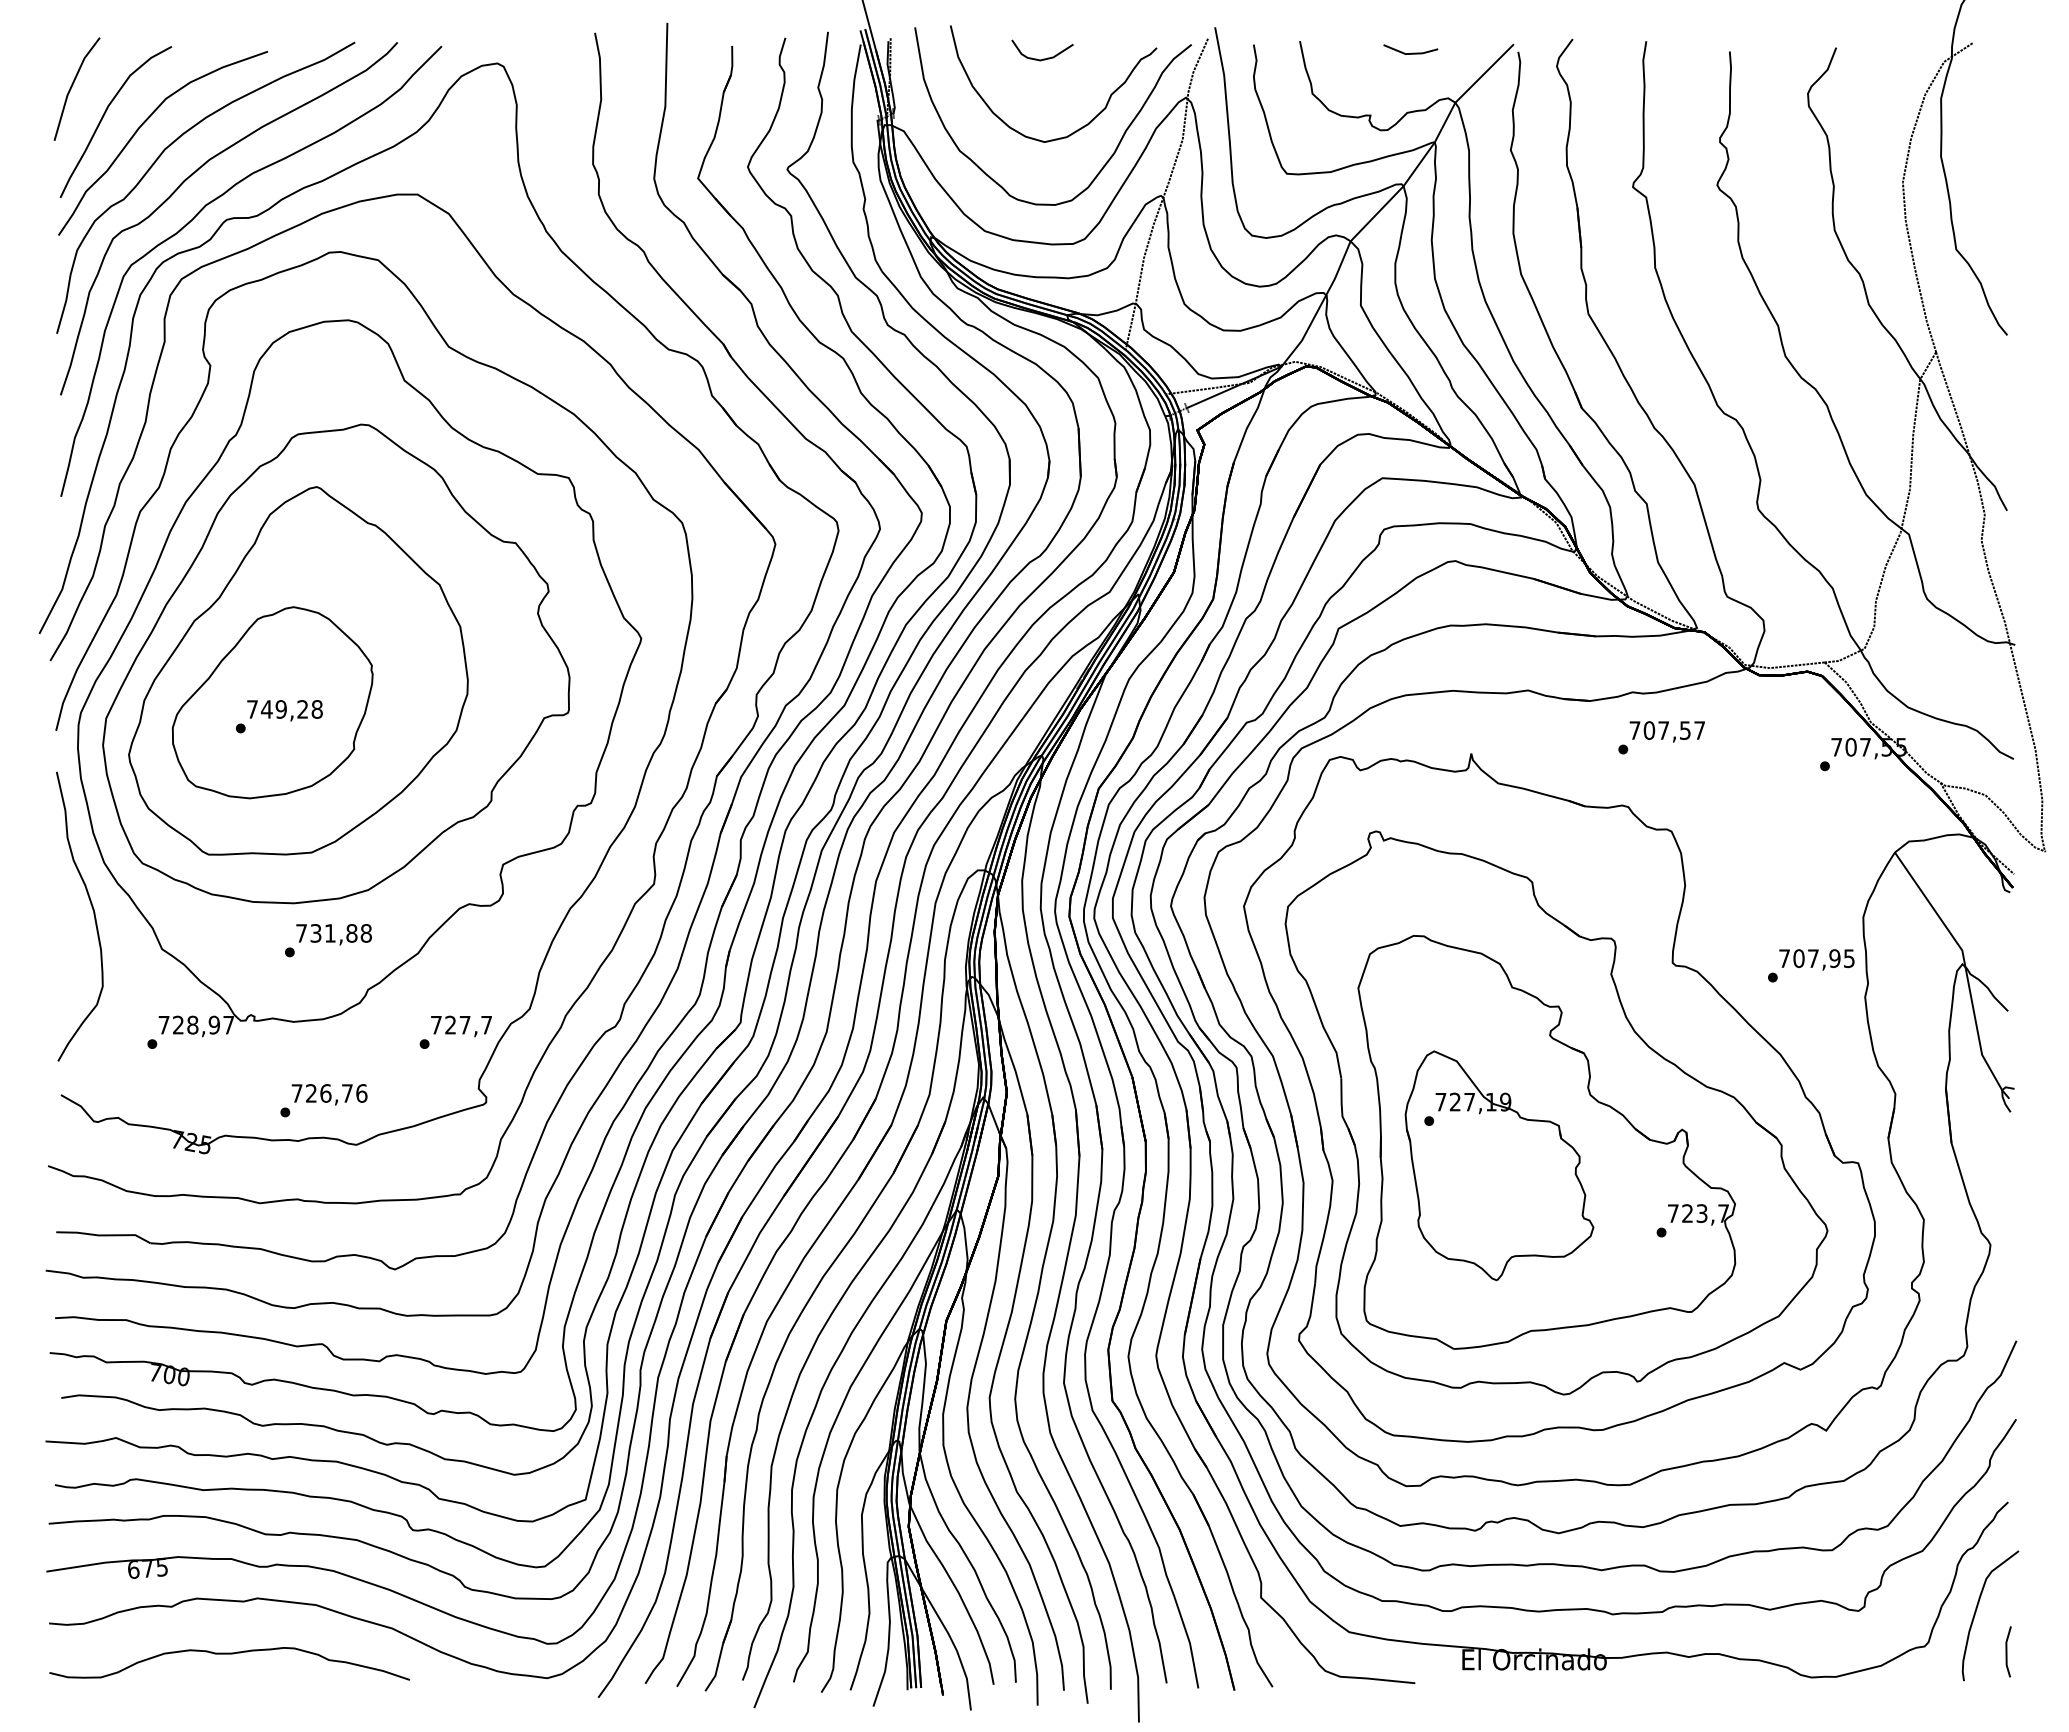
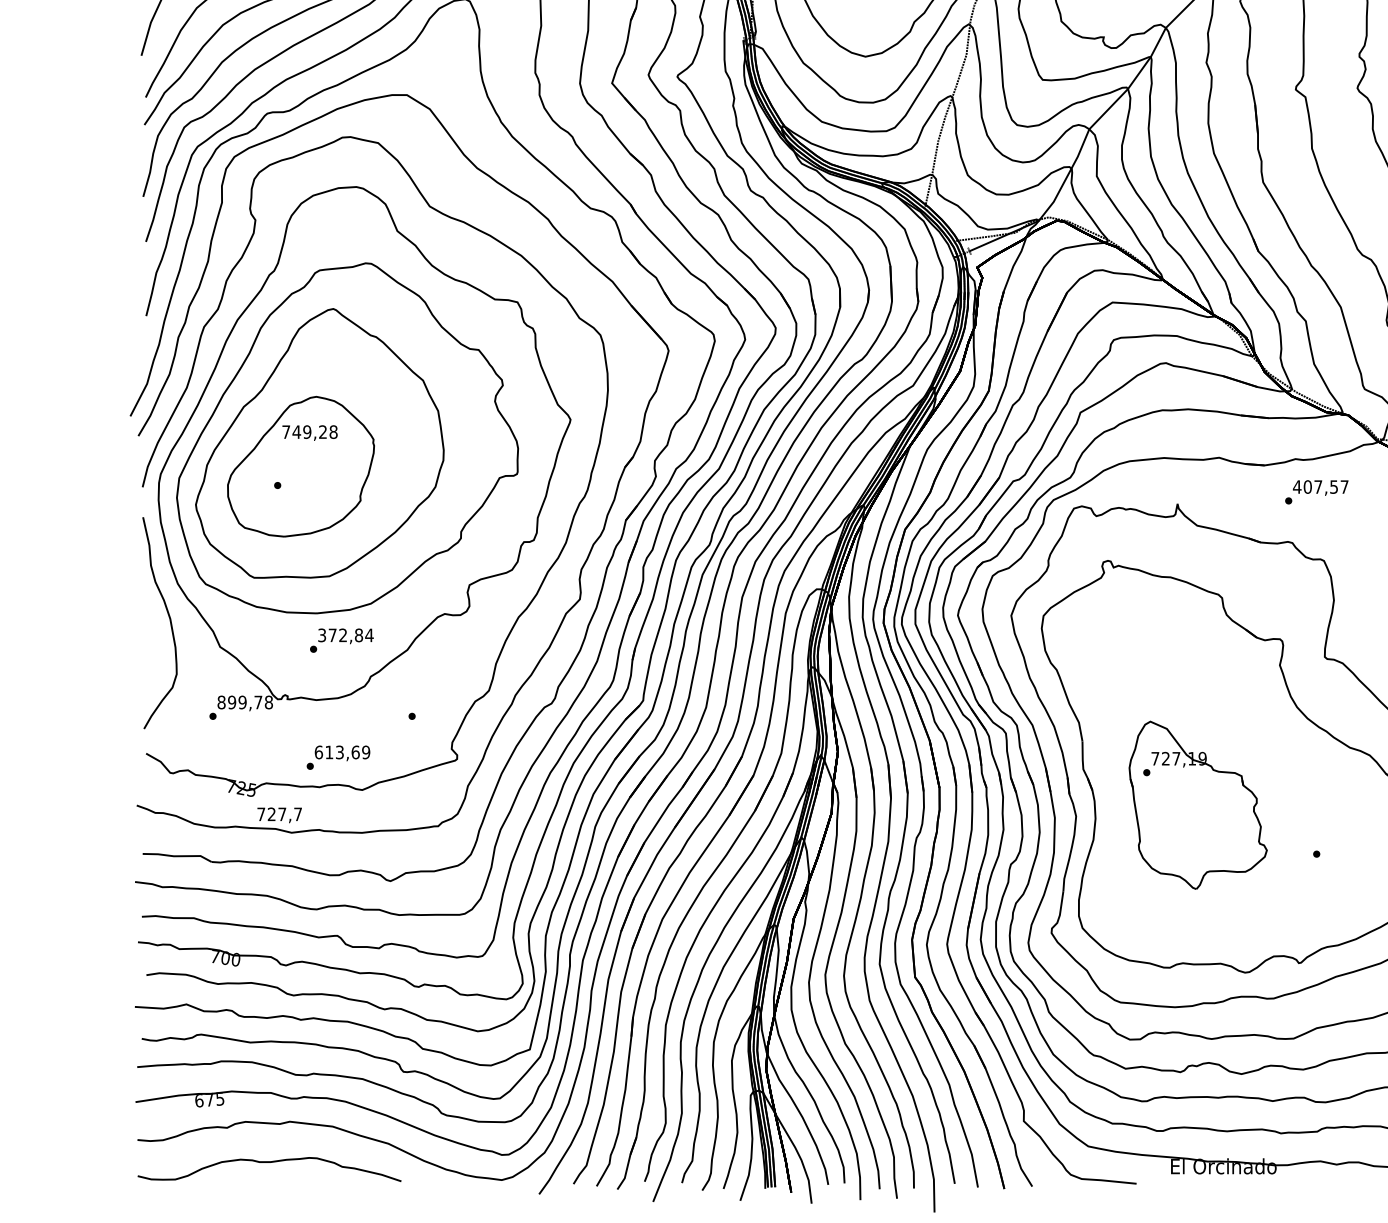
text: (284, 710) -> (309, 432), moved
text: (1634, 730) -> (1296, 487), 707,57 -> 407,57
text: (334, 933) -> (346, 635), 731,88 -> 372,84
text: (196, 1024) -> (245, 702), 728,97 -> 899,78
text: (461, 1026) -> (279, 815), moved
text: (329, 1093) -> (342, 752), 726,76 -> 613,69
part: (1546, 1142) -> (1232, 788), removed

